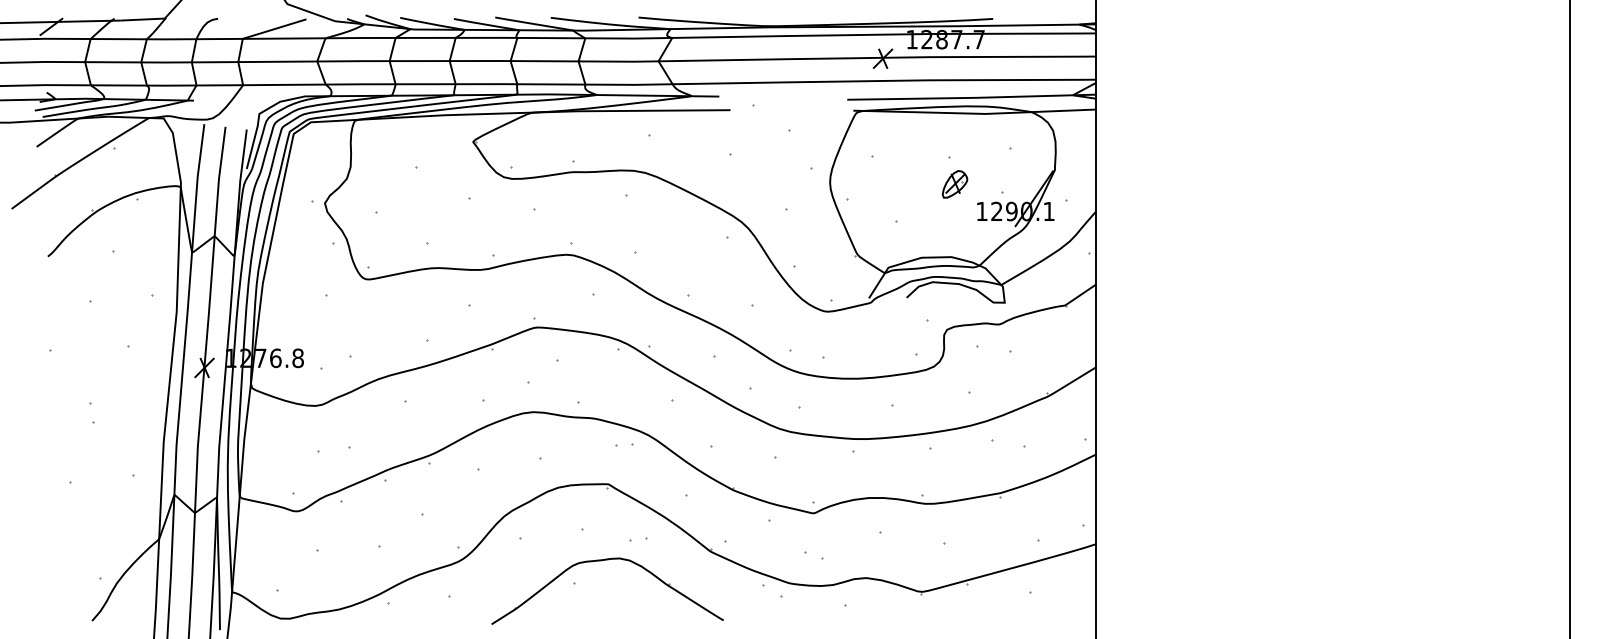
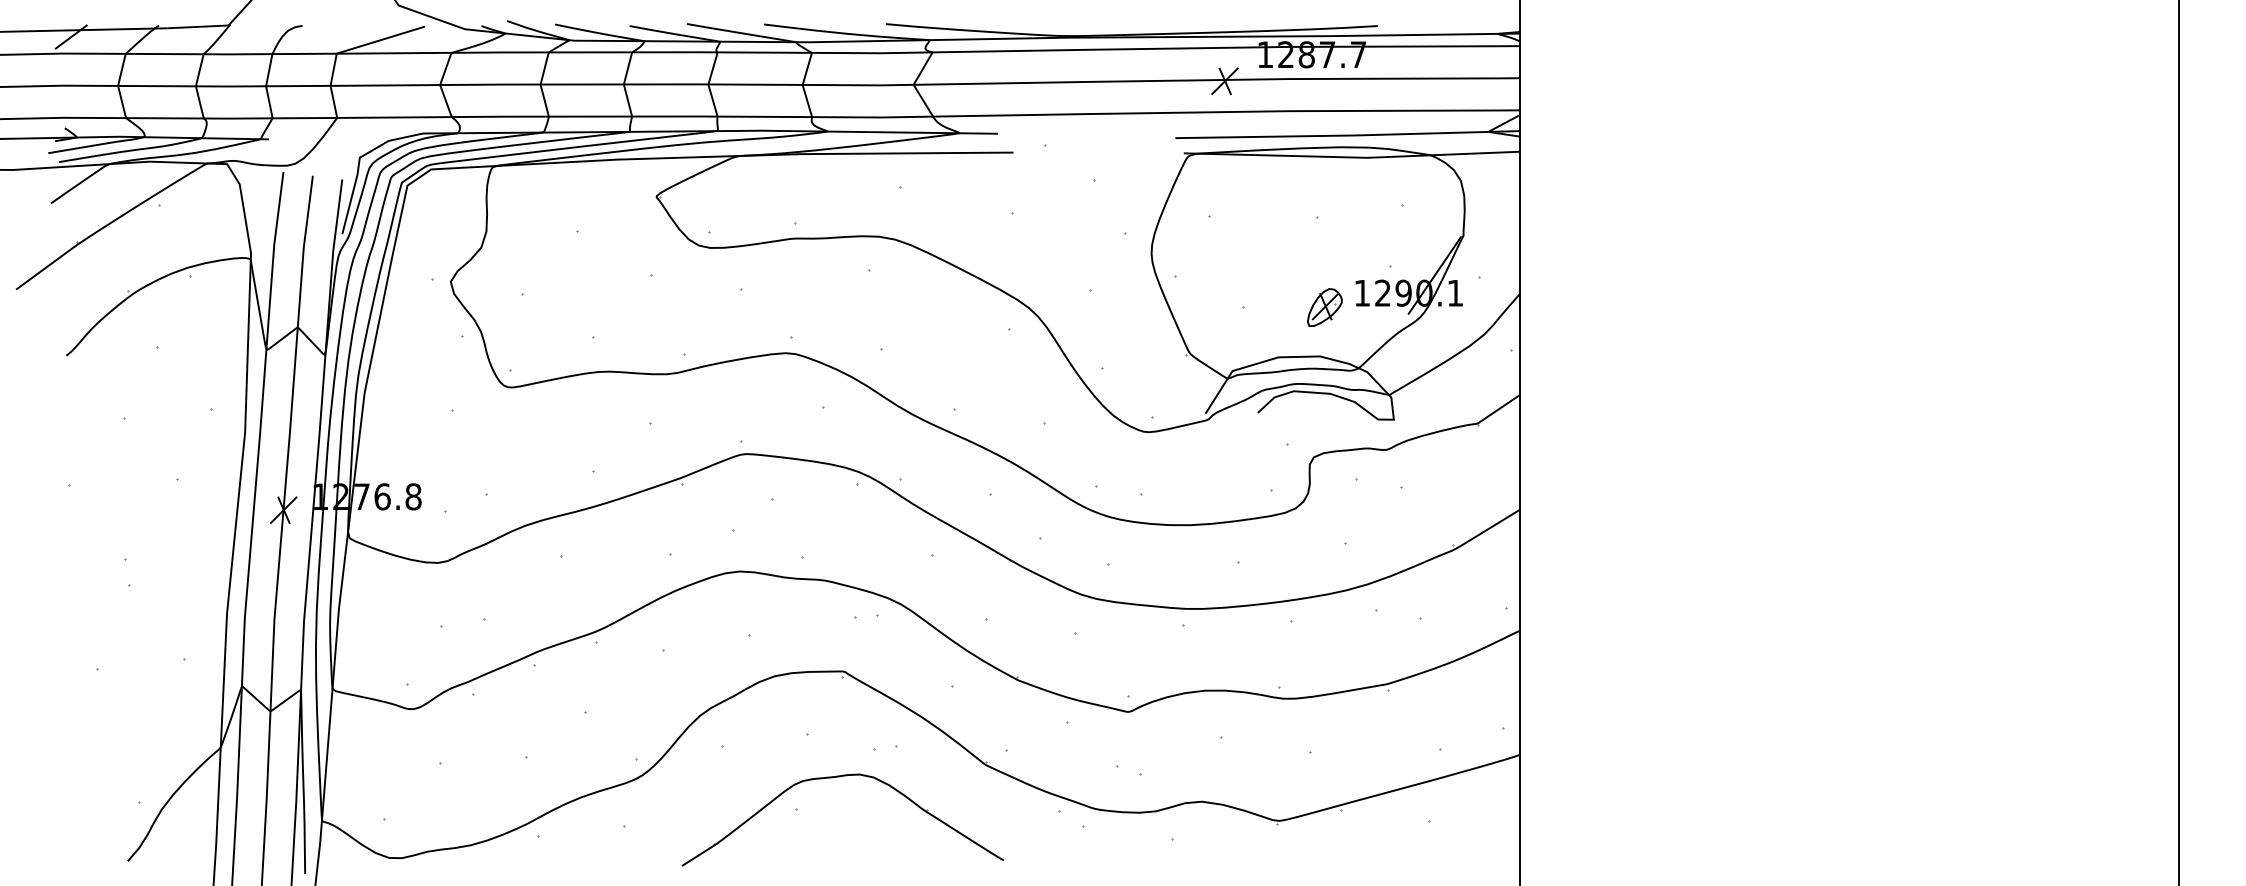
part: (954, 184) -> (1324, 307), moved

